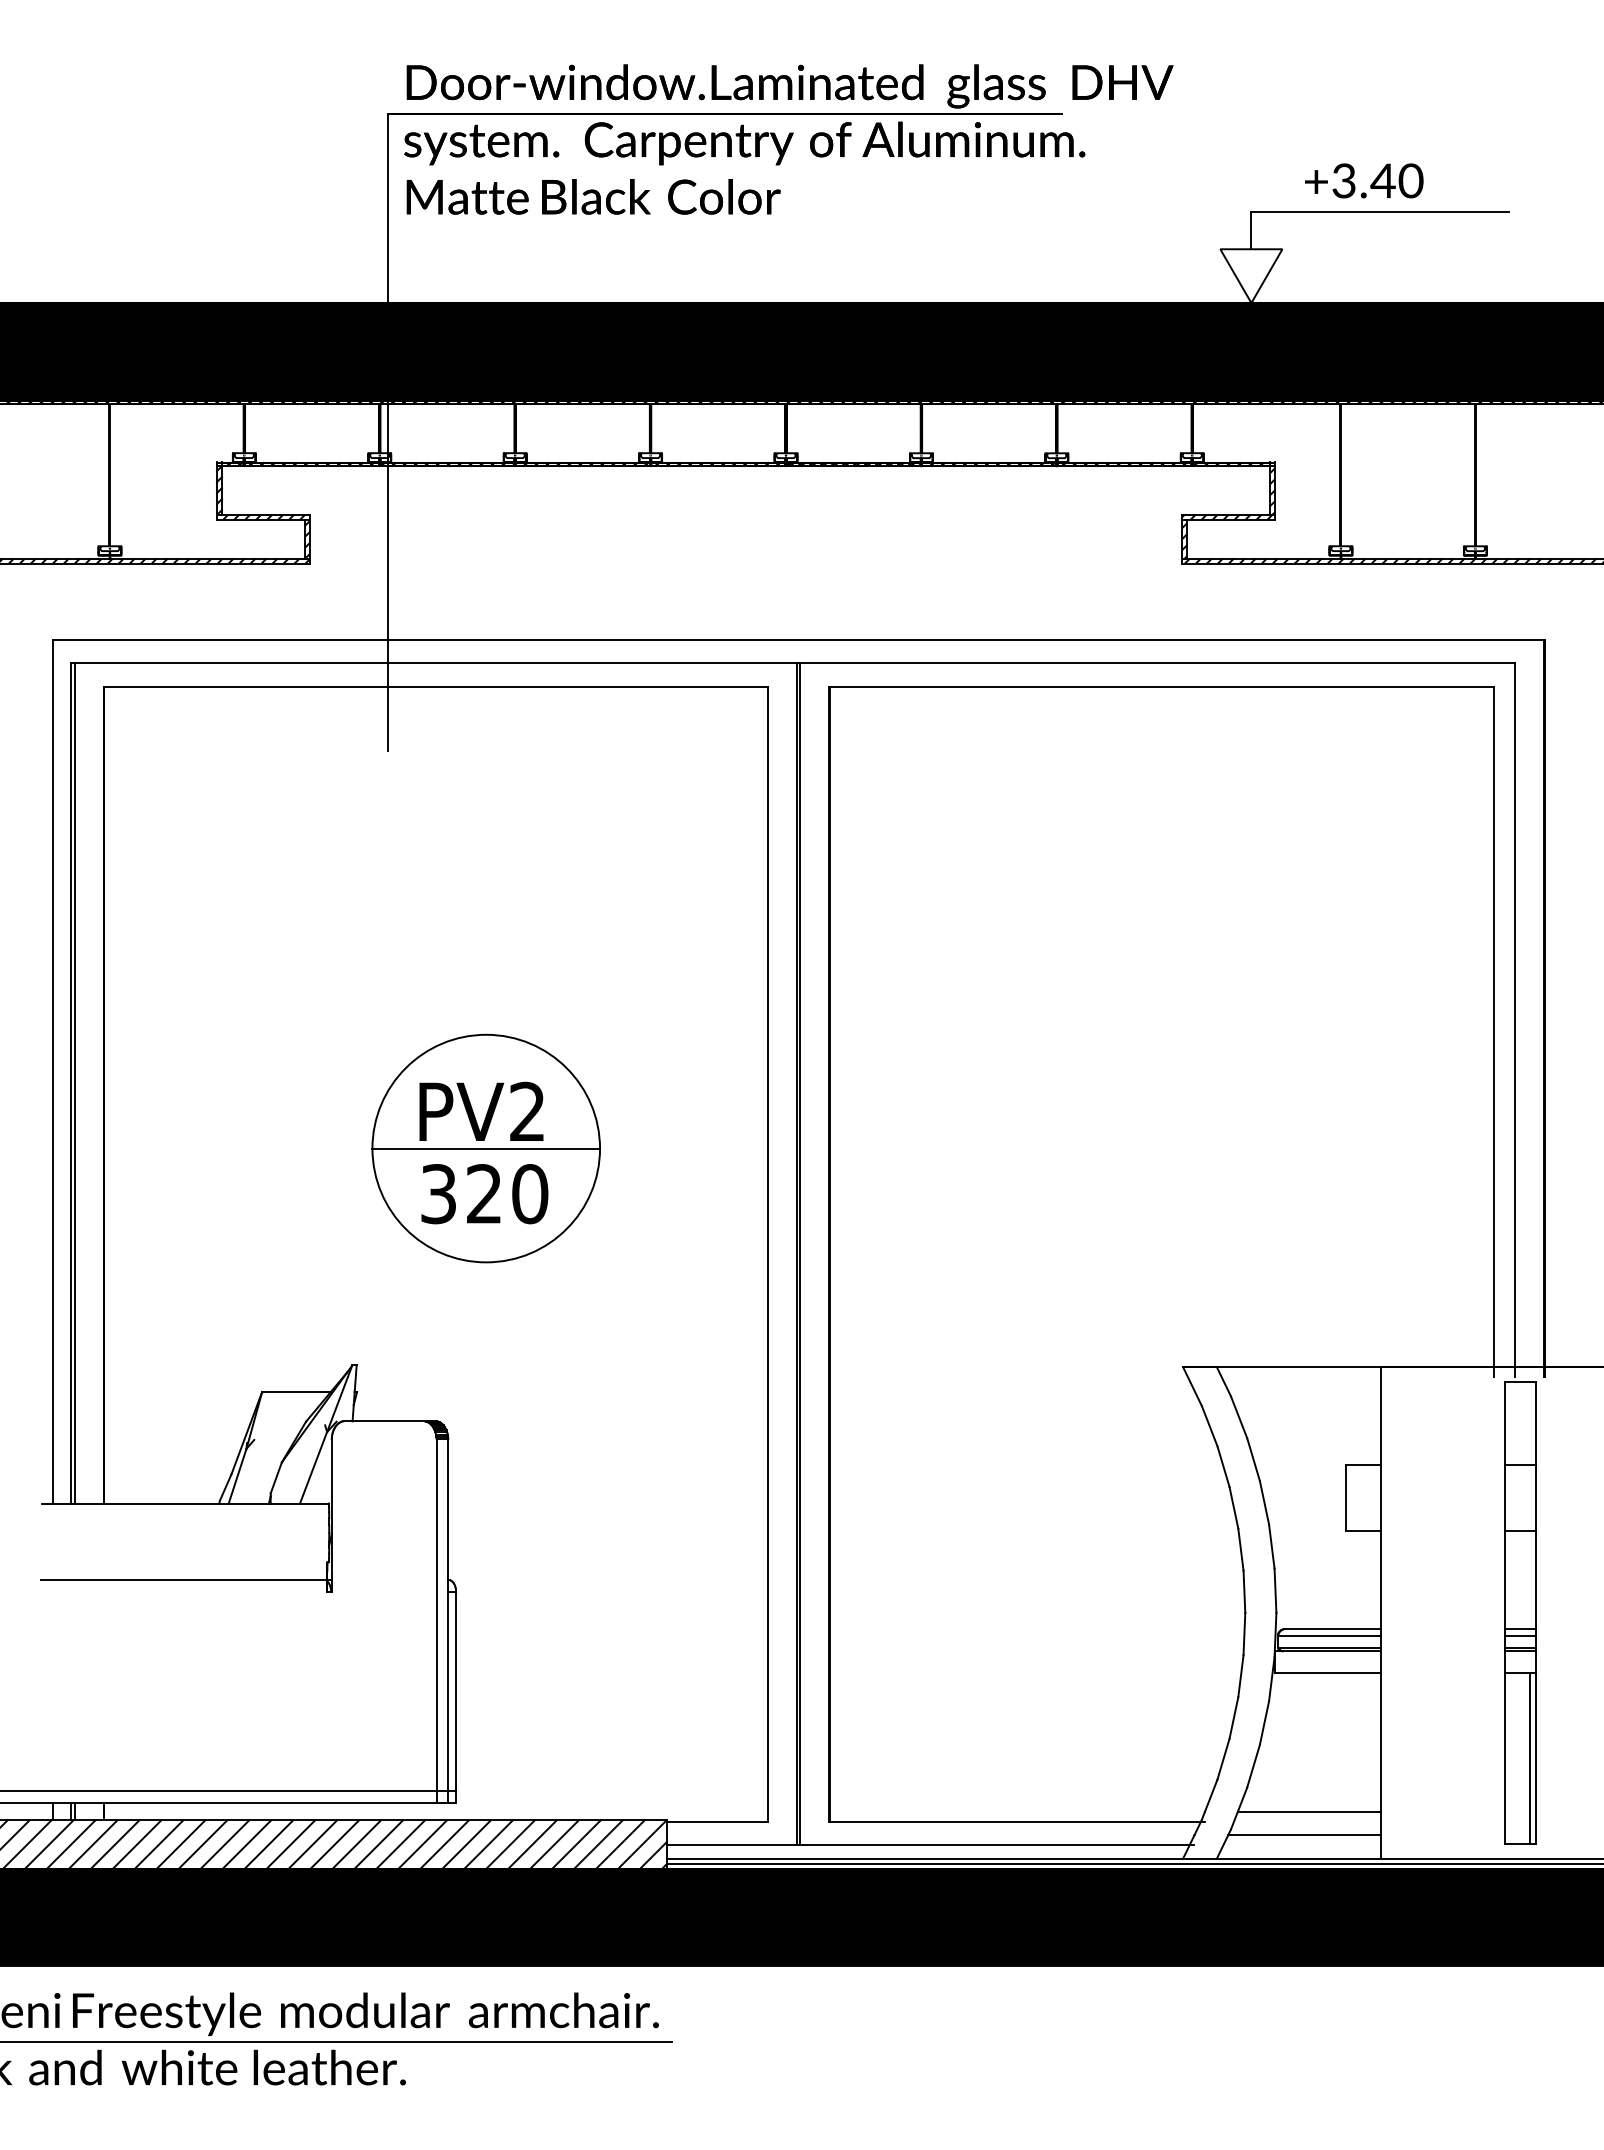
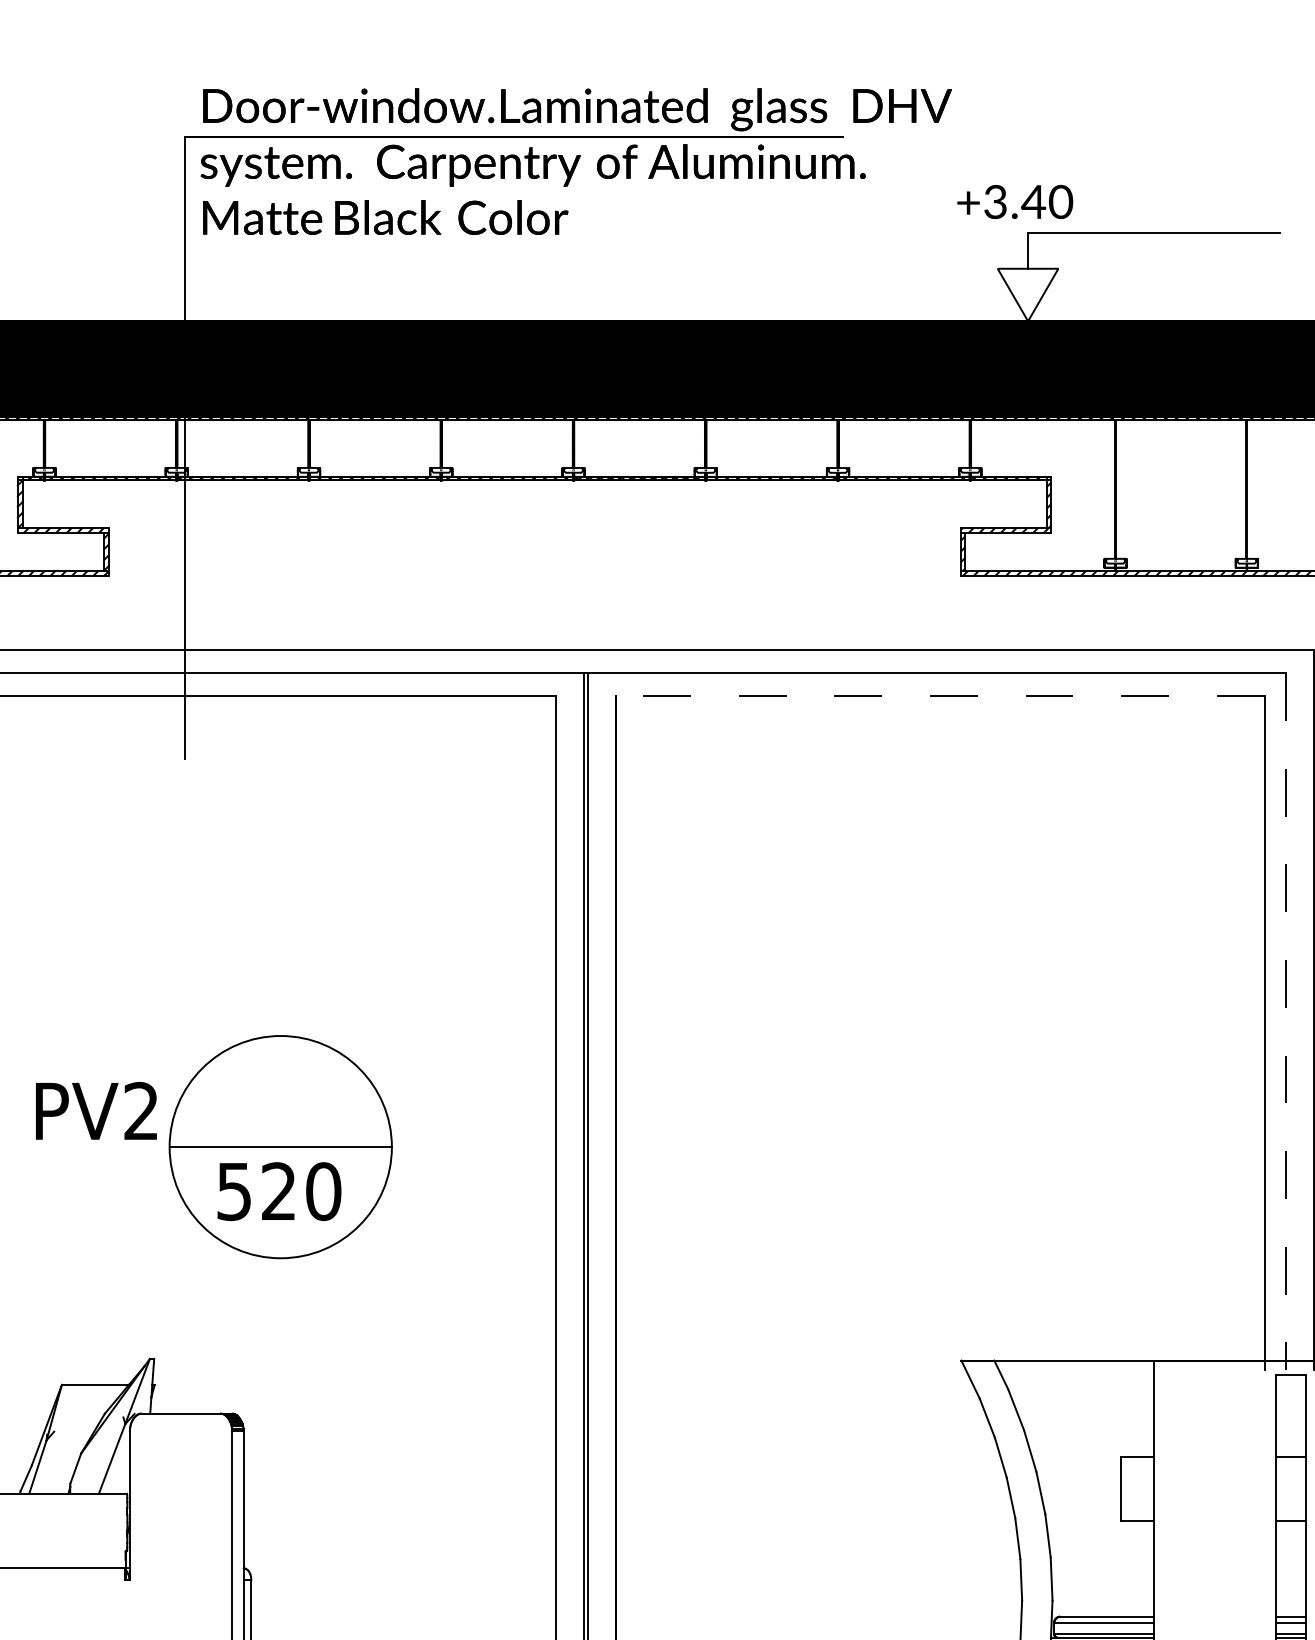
text: (1364, 180) -> (1015, 201), moved
line: (1161, 686) -> (940, 695), solid -> dashed
line: (1515, 1020) -> (1286, 1022), solid -> dashed
text: (481, 1110) -> (96, 1109), moved
text: (438, 1193) -> (234, 1190), 320 -> 520

